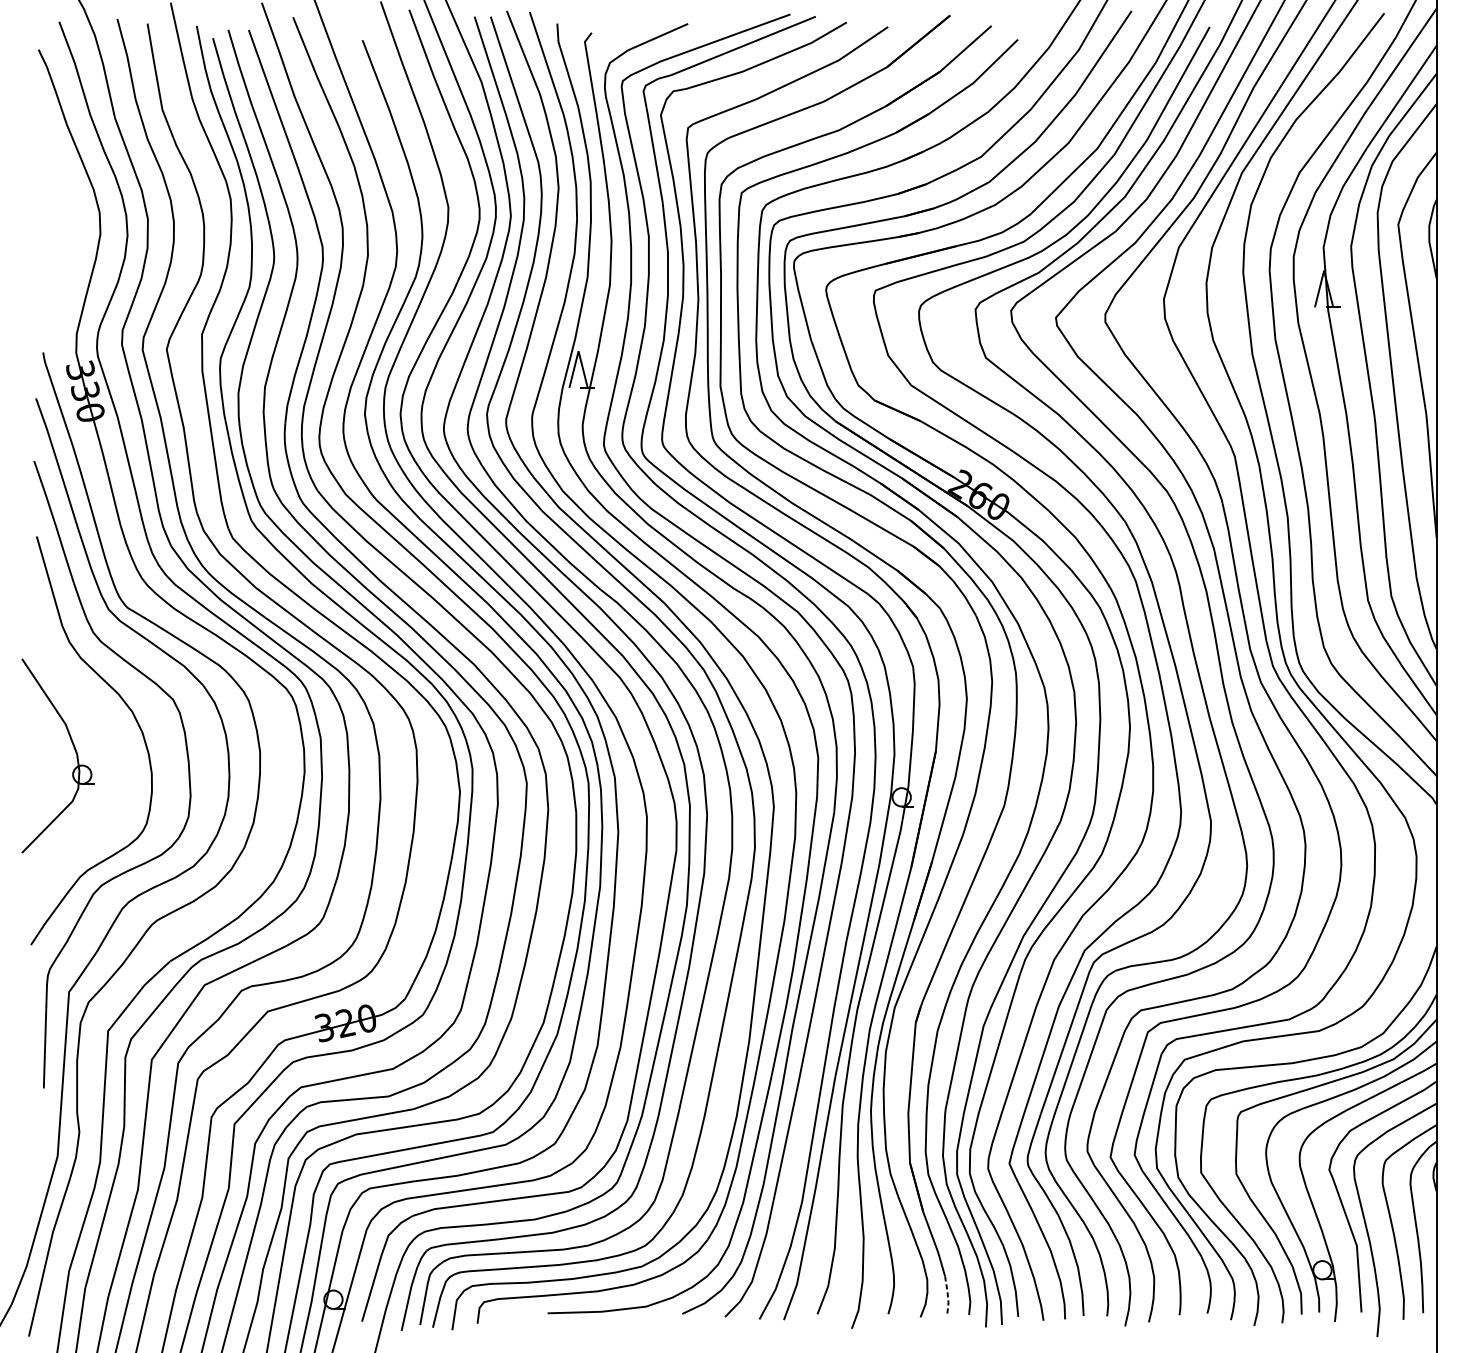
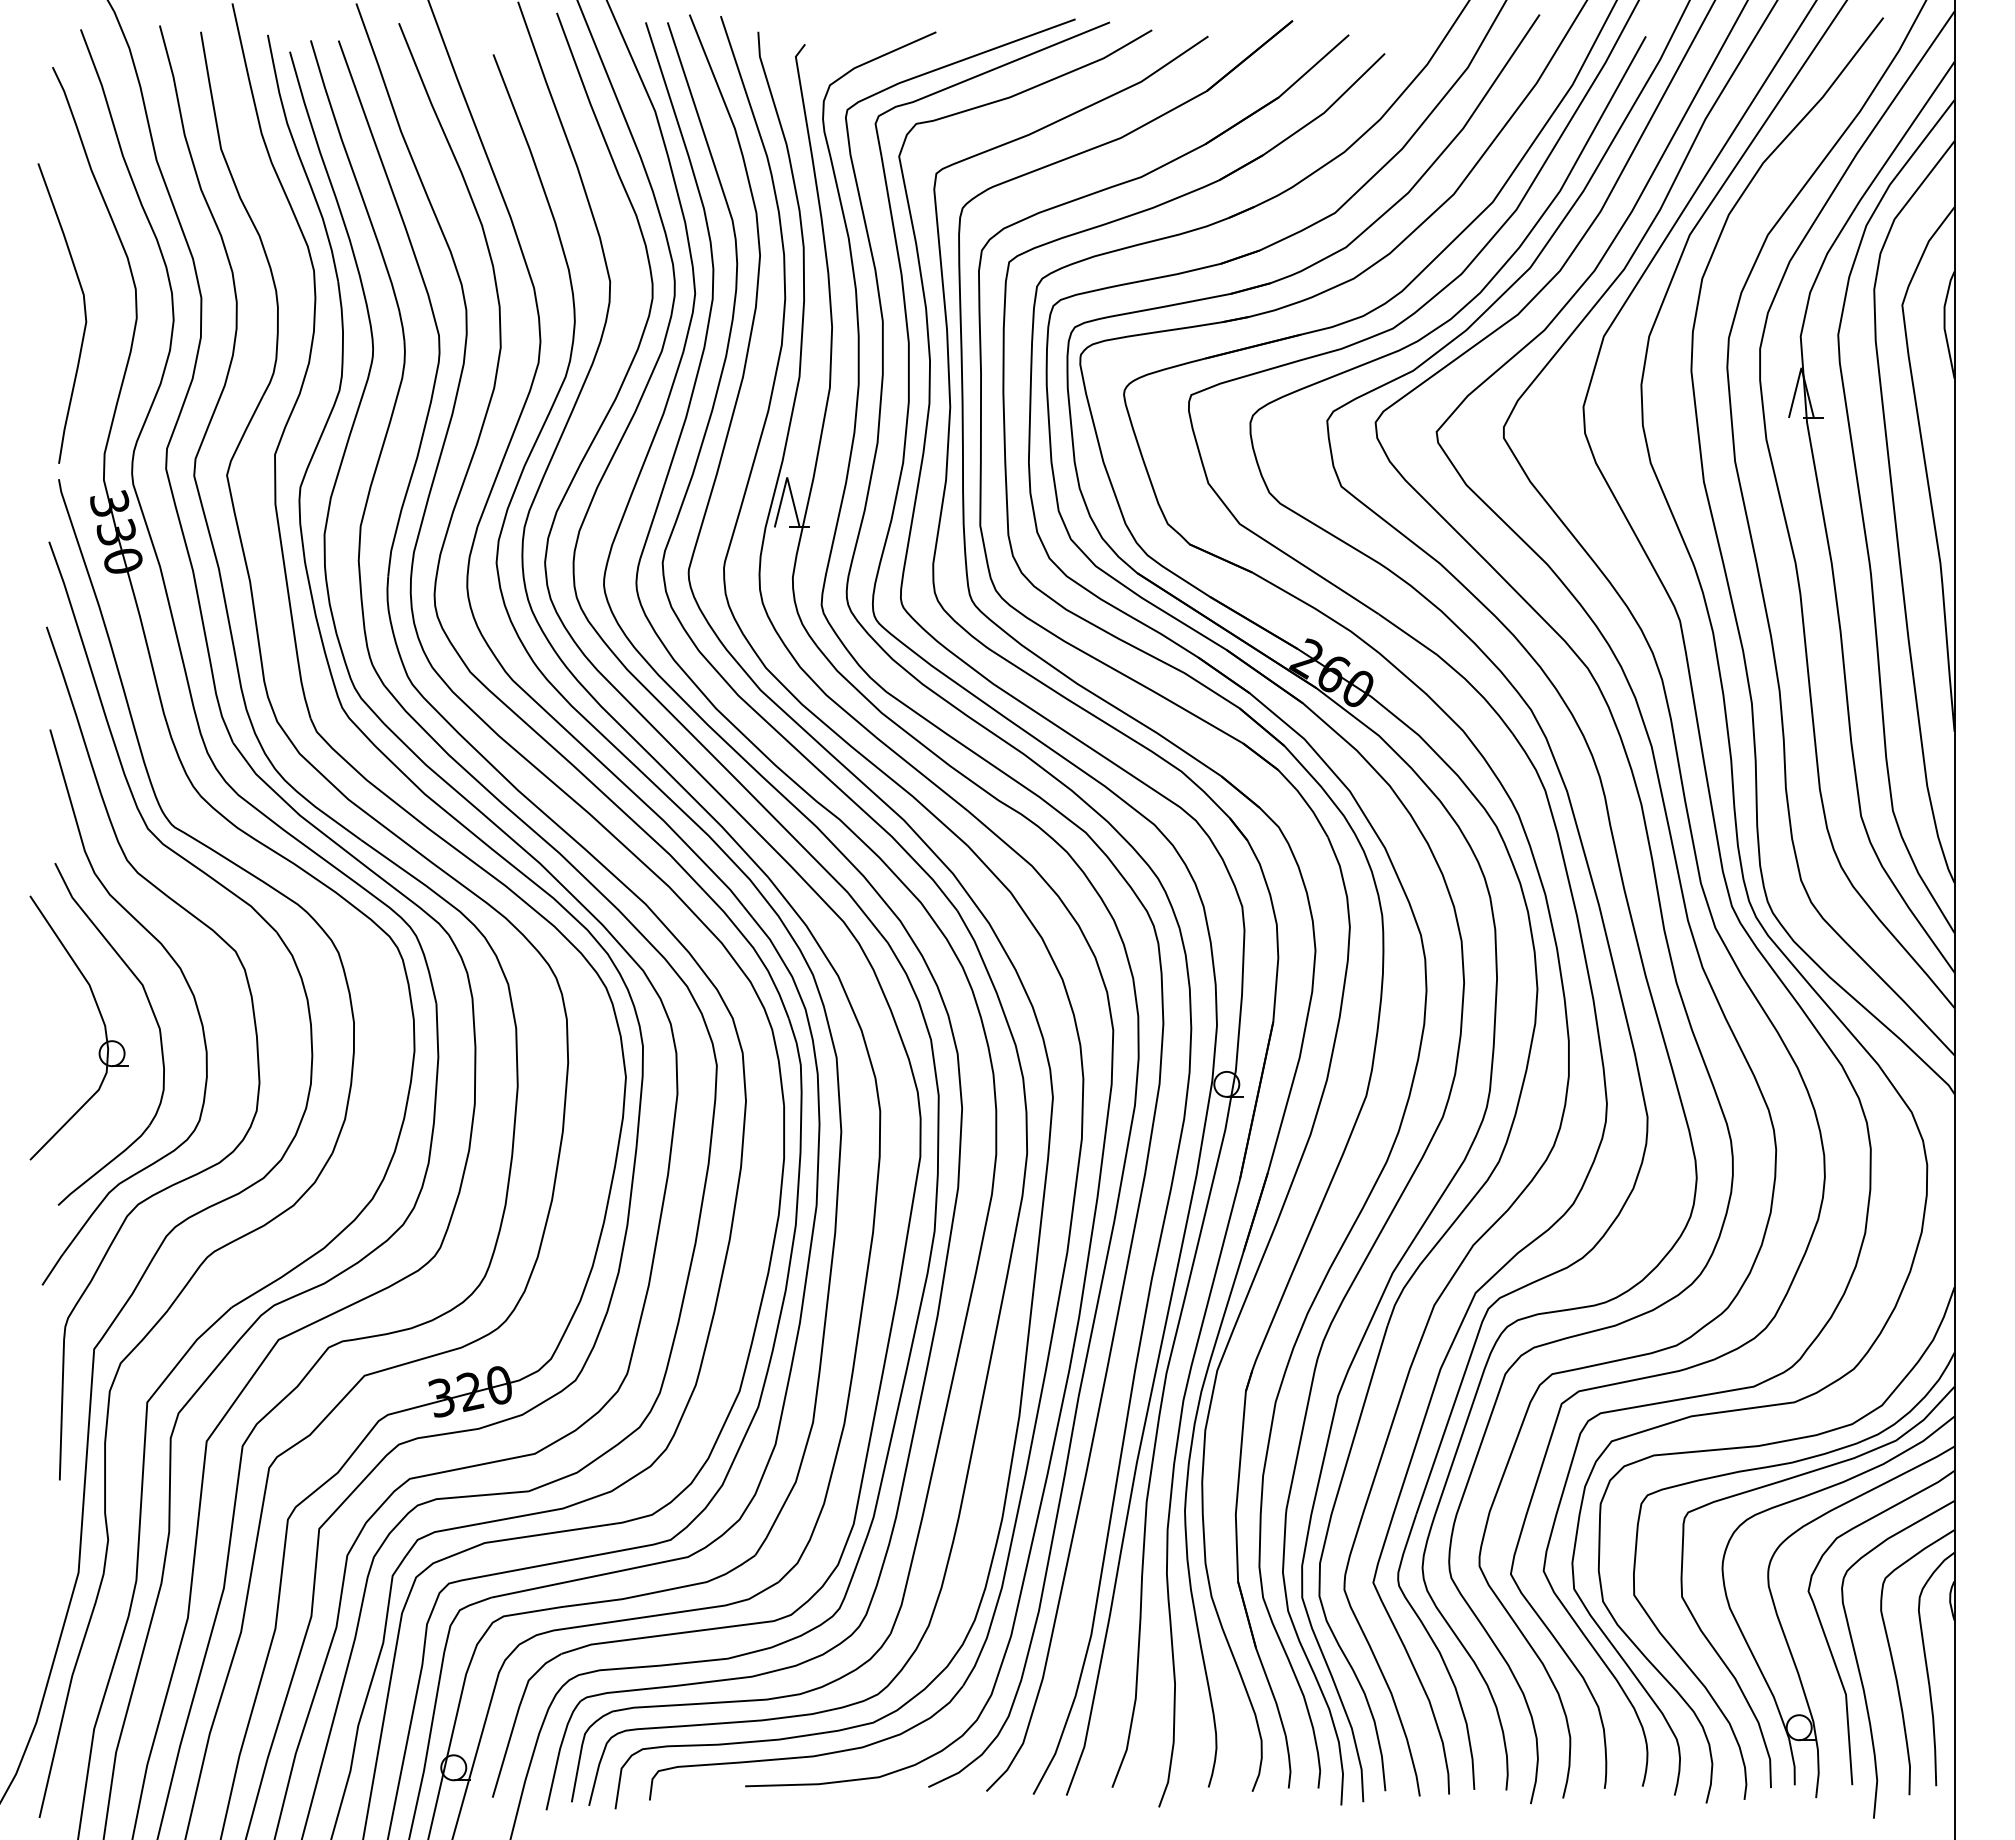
curve: (62, 230) -> (84, 313), added
part: (113, 748) -> (154, 1018), added
line: (947, 1295) -> (1289, 1762), dashed -> solid

